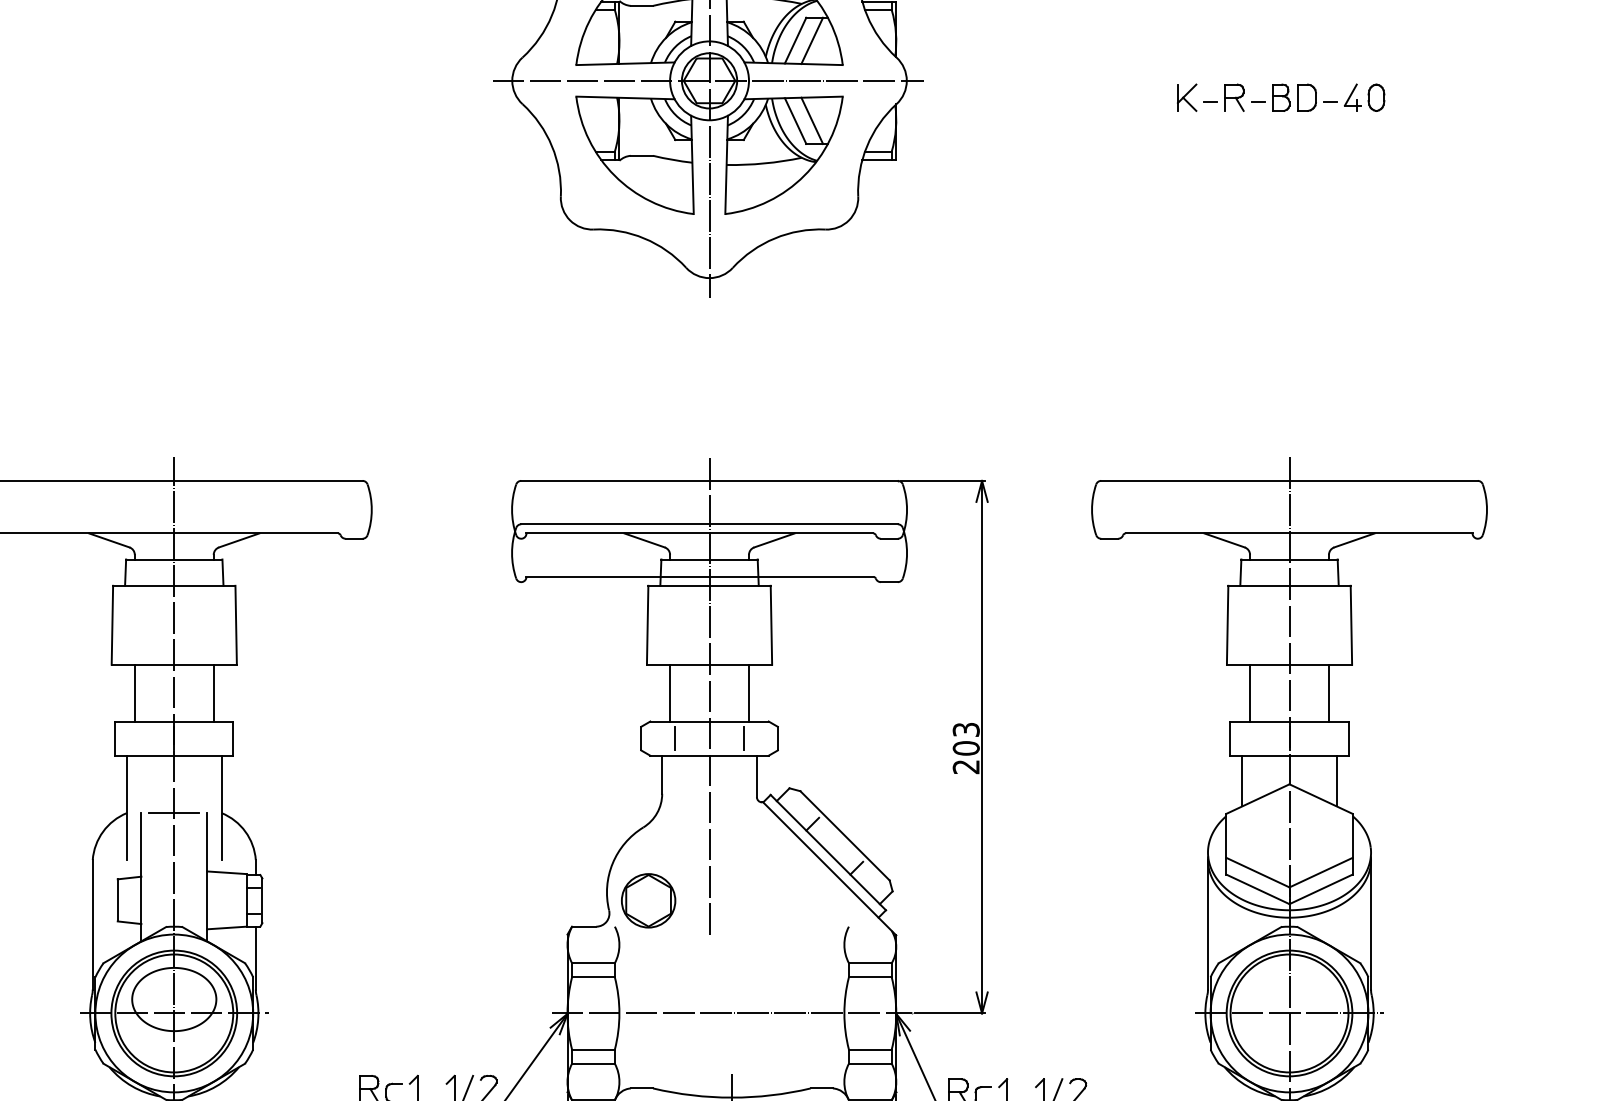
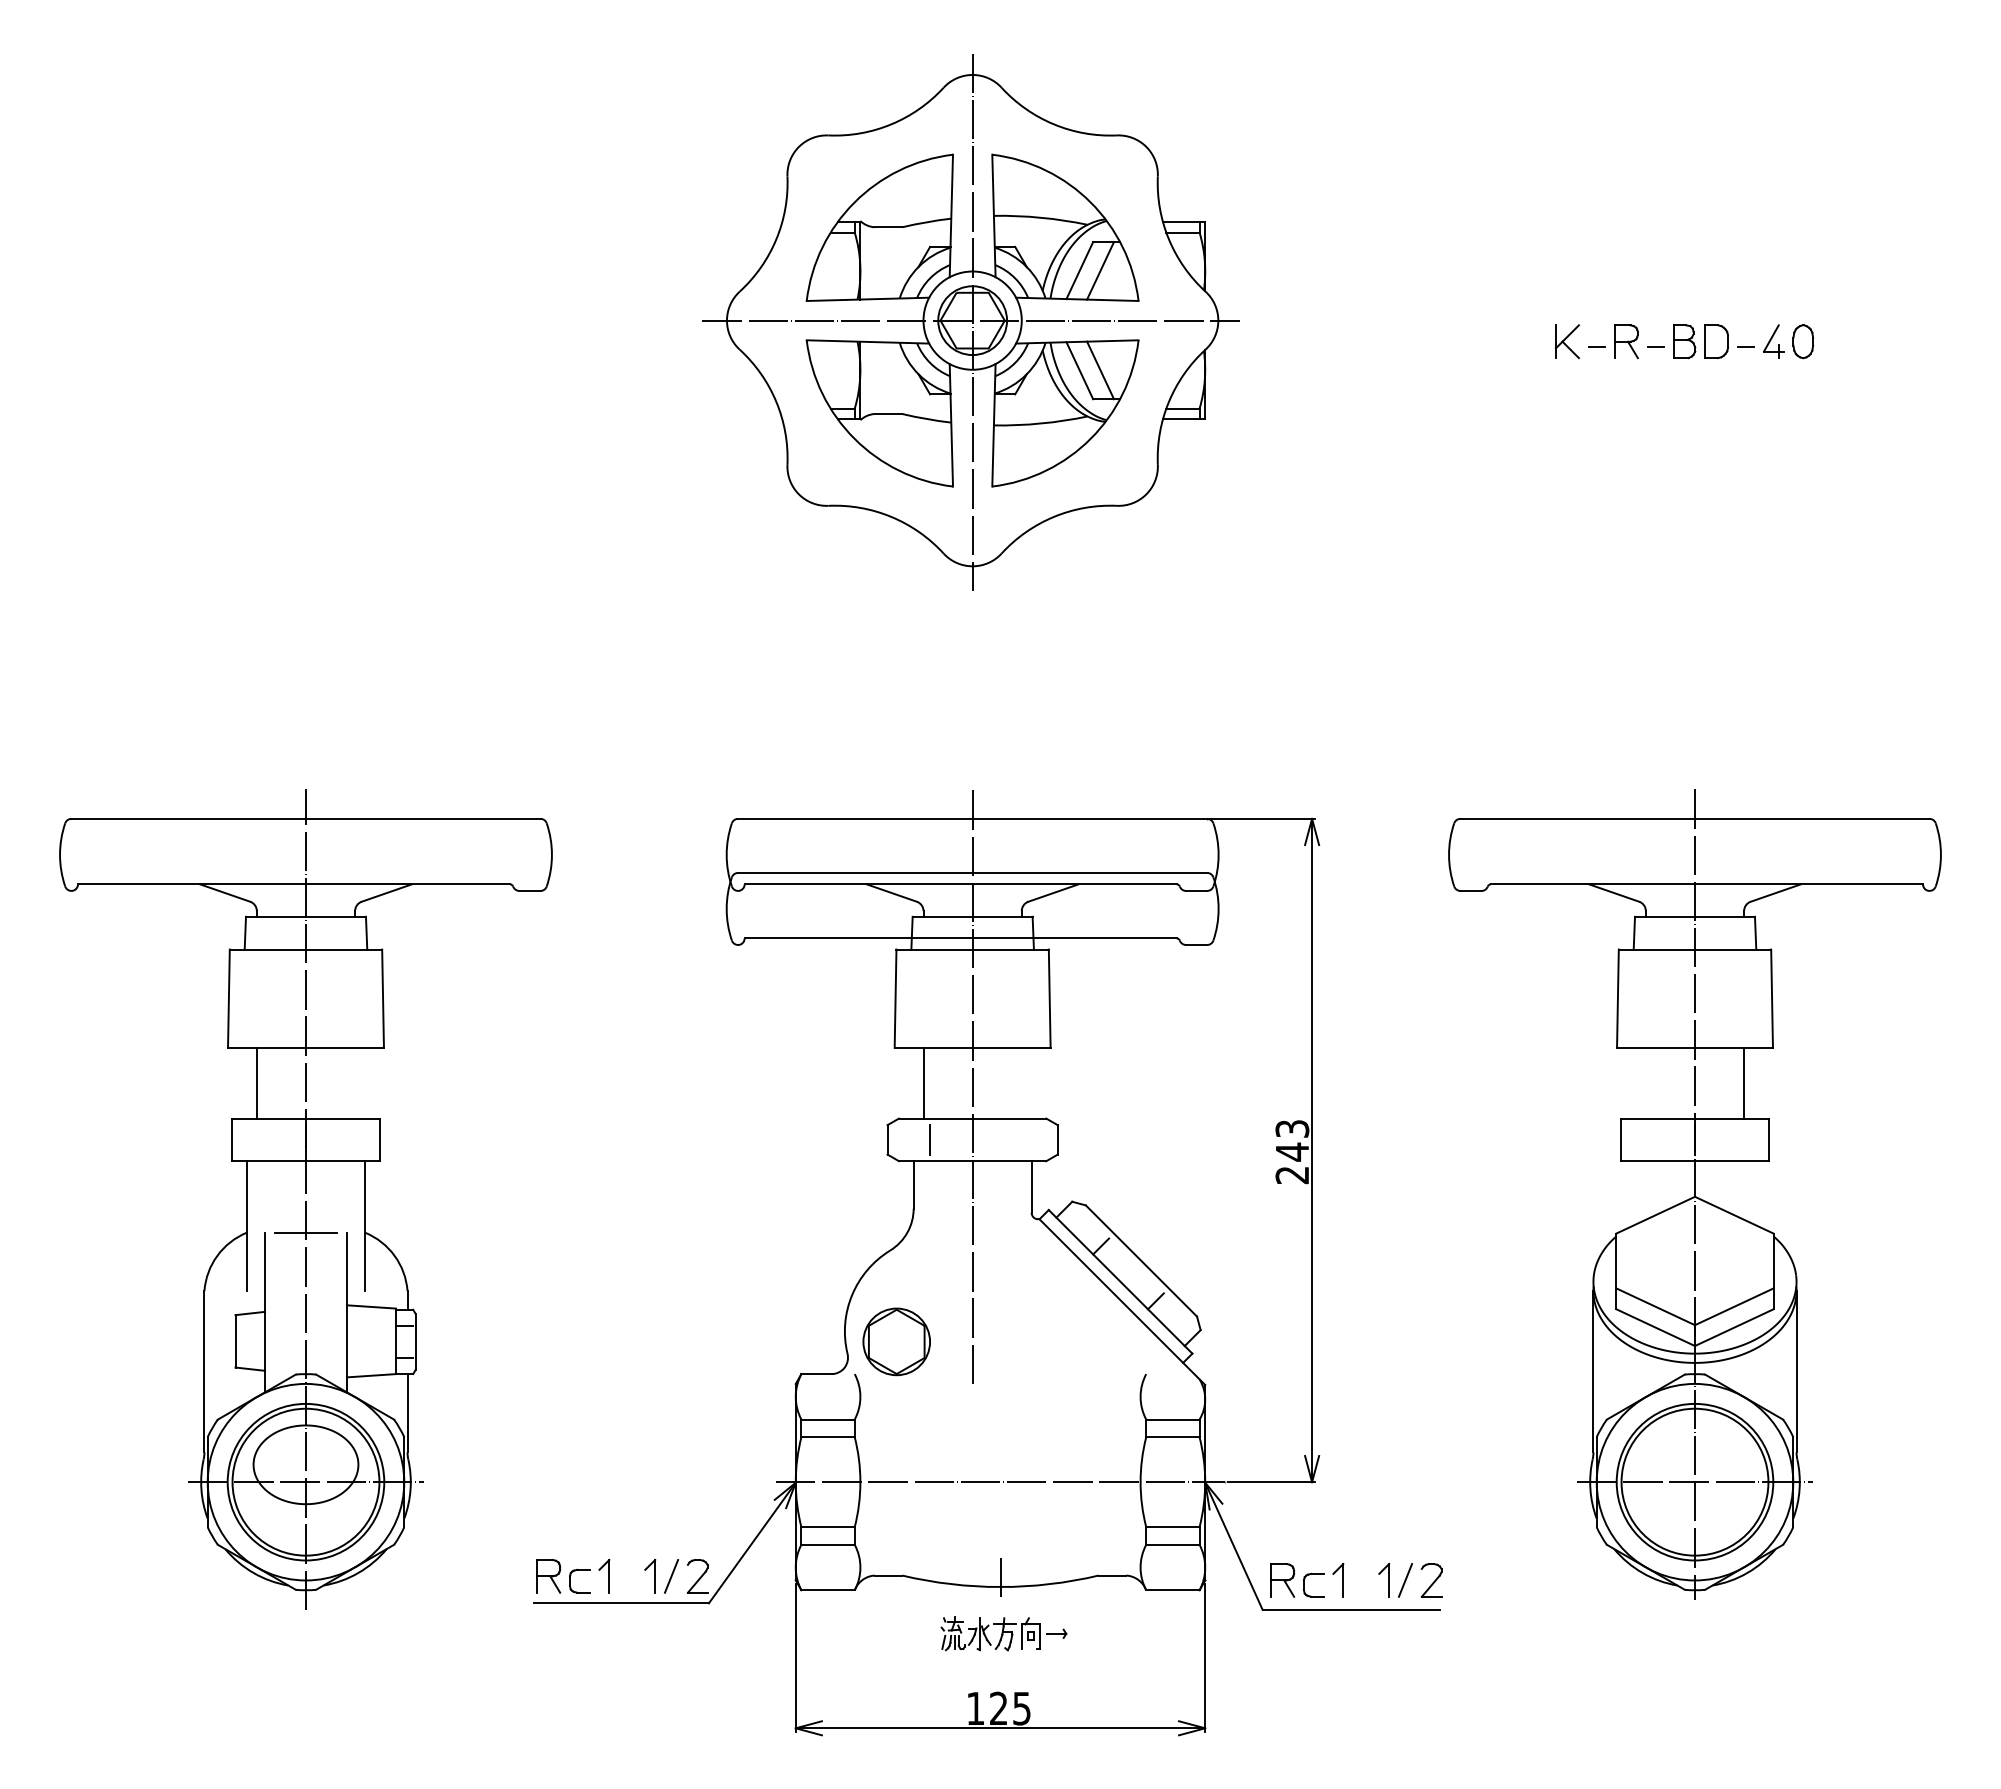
line: (214, 692) -> (355, 1082), removed
line: (748, 692) -> (1021, 1082), removed
line: (1249, 692) -> (1645, 1082), removed
line: (743, 738) -> (1015, 1139), removed
text: (966, 747) -> (1292, 1151), 203 -> 243
line: (1242, 780) -> (1636, 1192), removed
line: (1336, 780) -> (1753, 1192), removed

